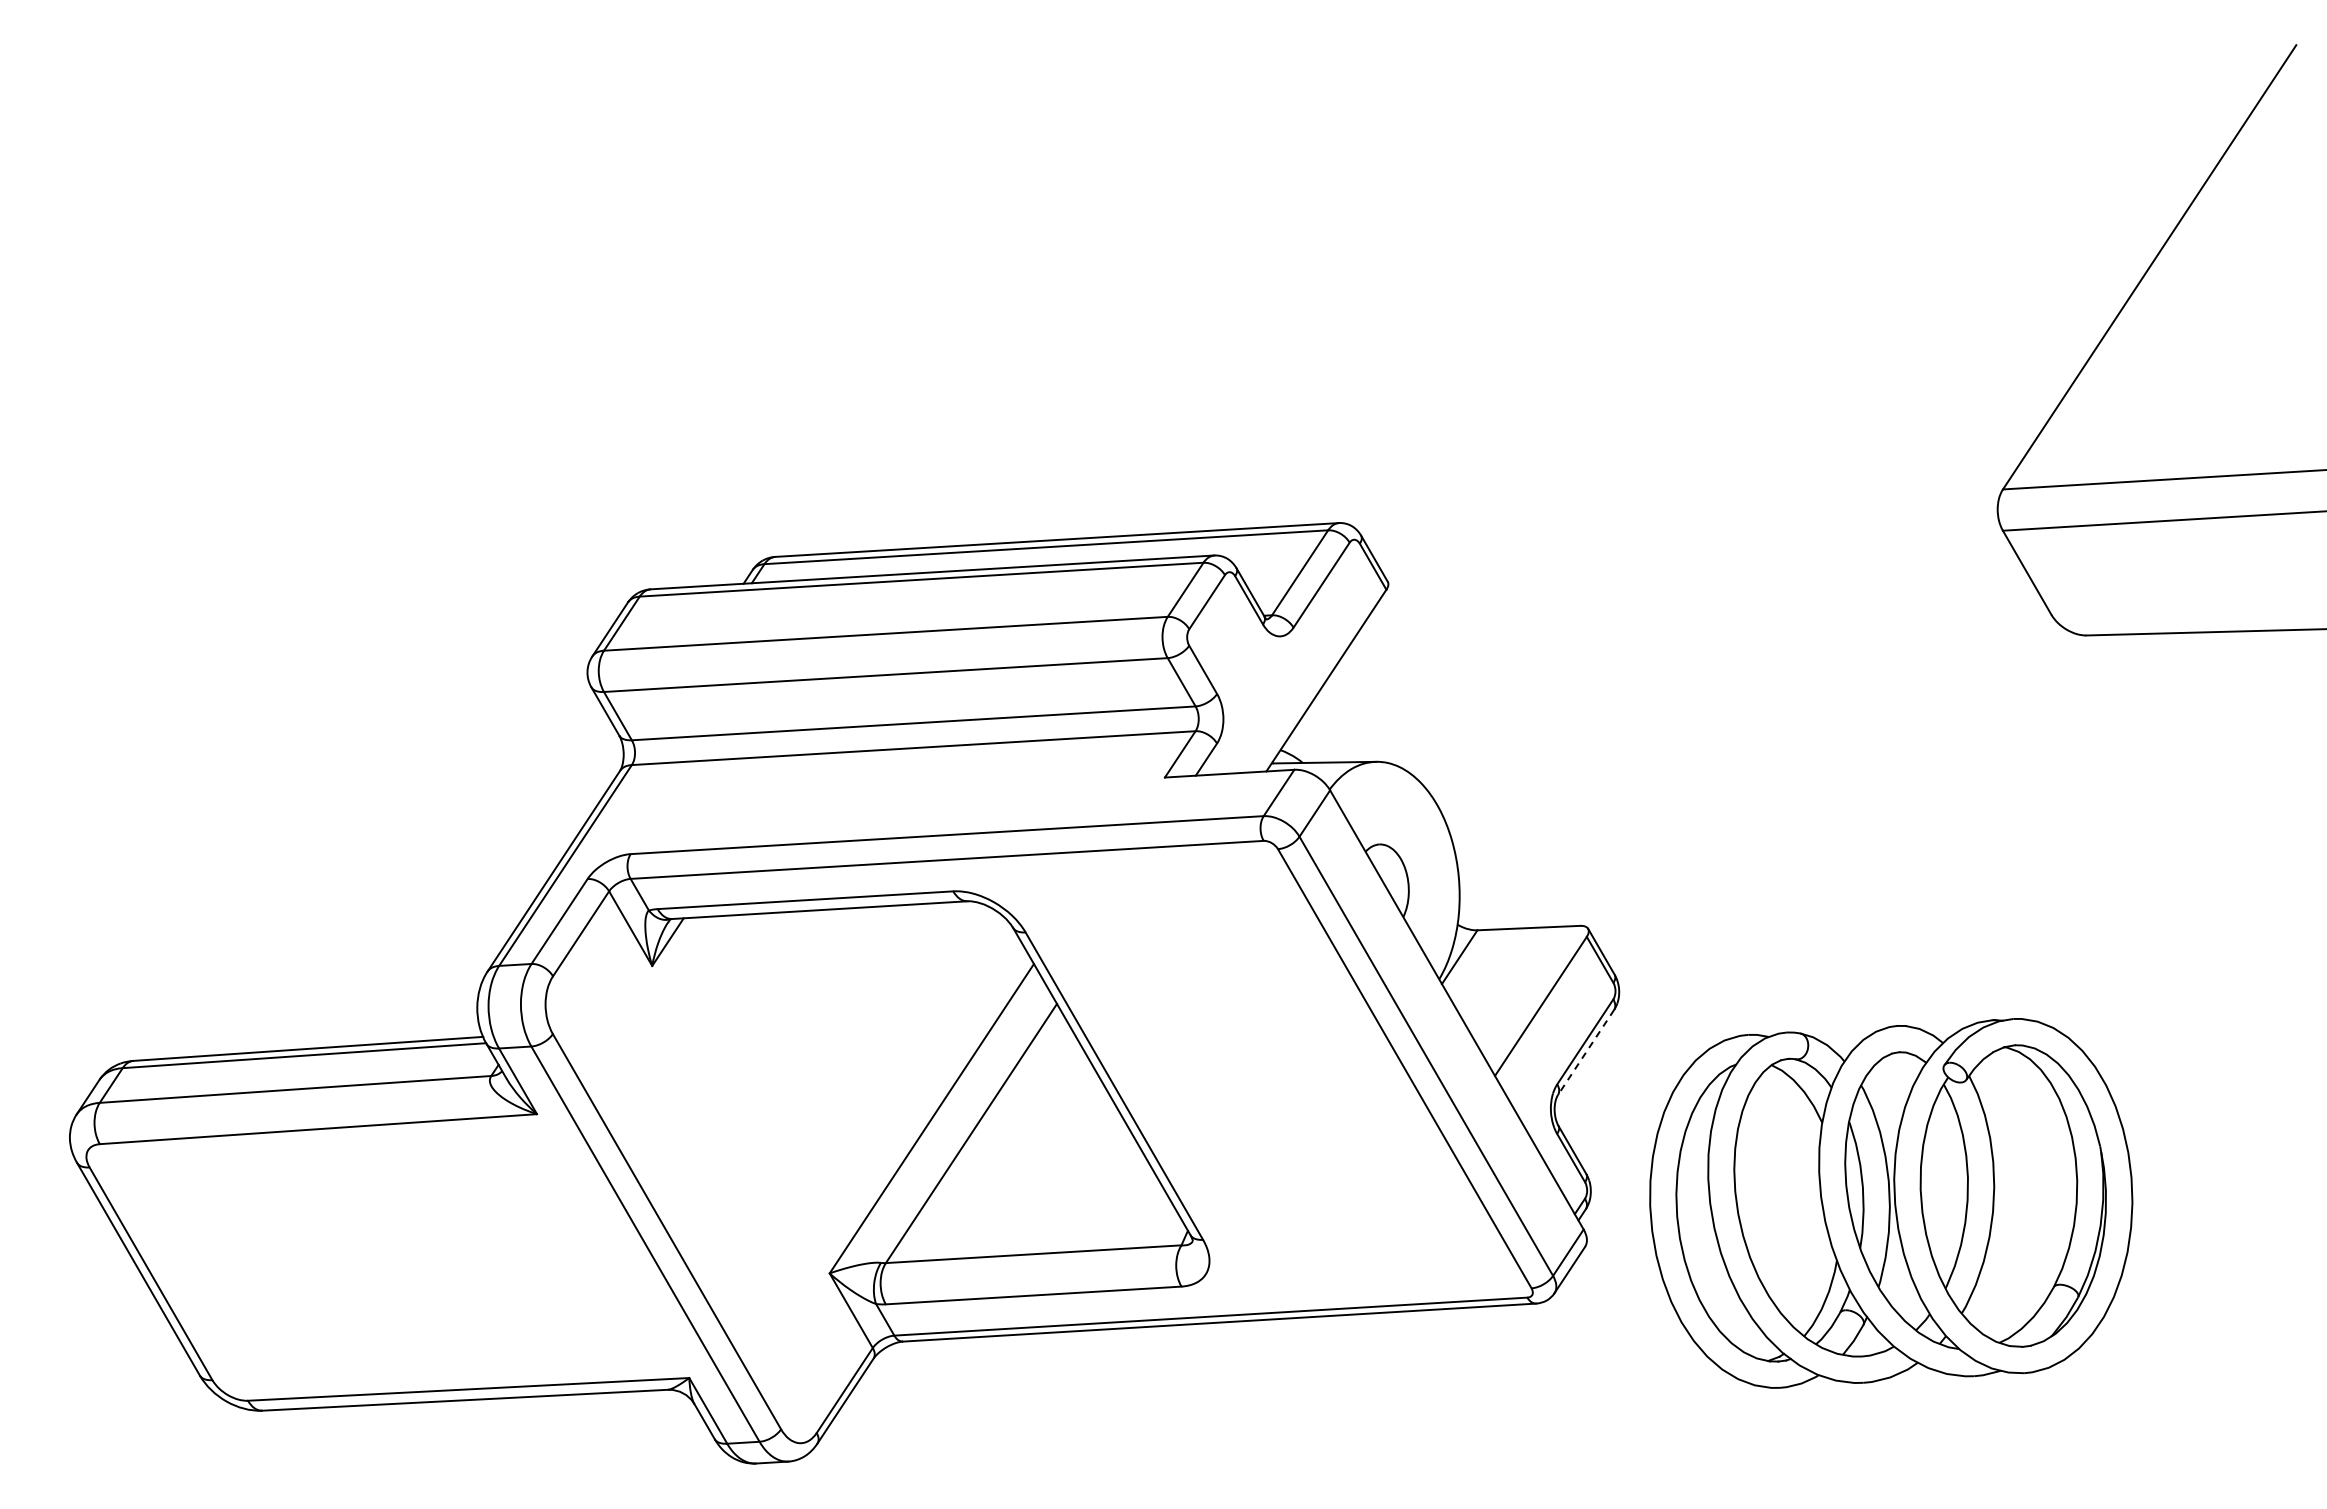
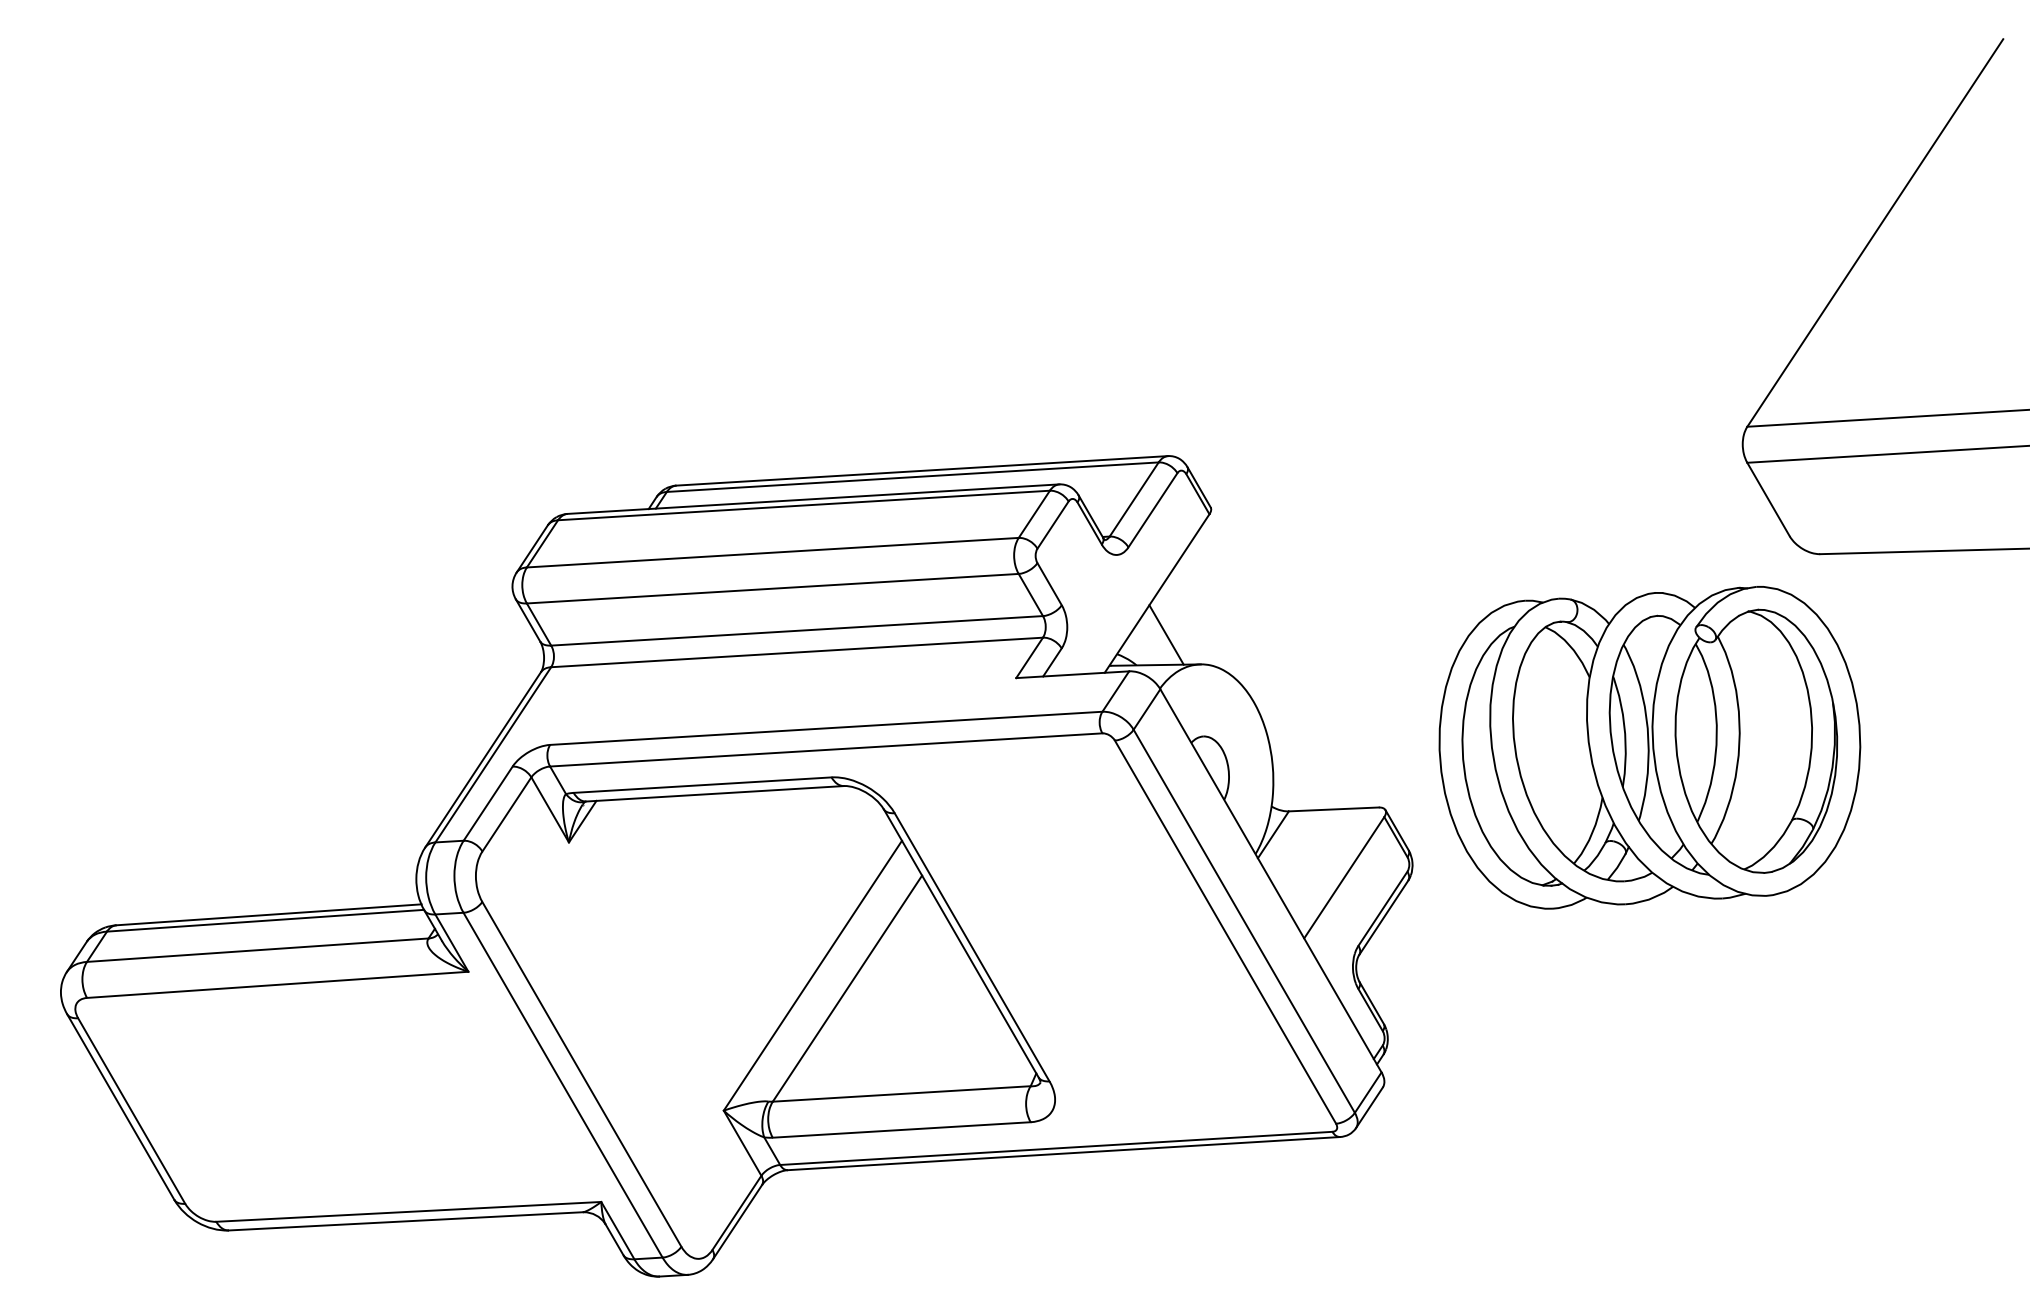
line: (1336, 728) -> (1165, 635), added
line: (1586, 1052) -> (1384, 917), dashed -> solid
part: (1891, 1203) -> (1650, 747), moved

